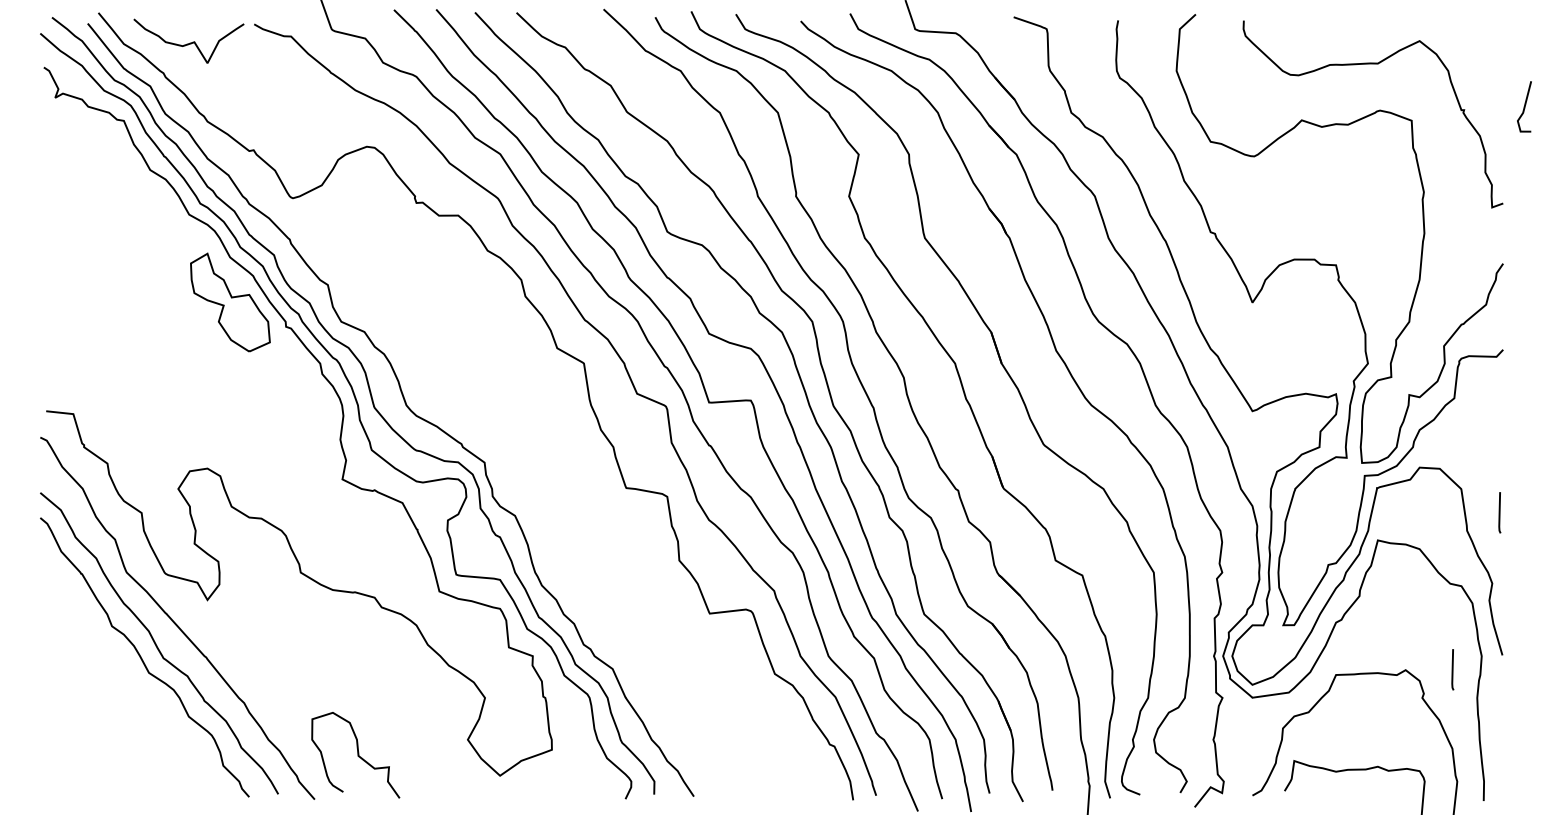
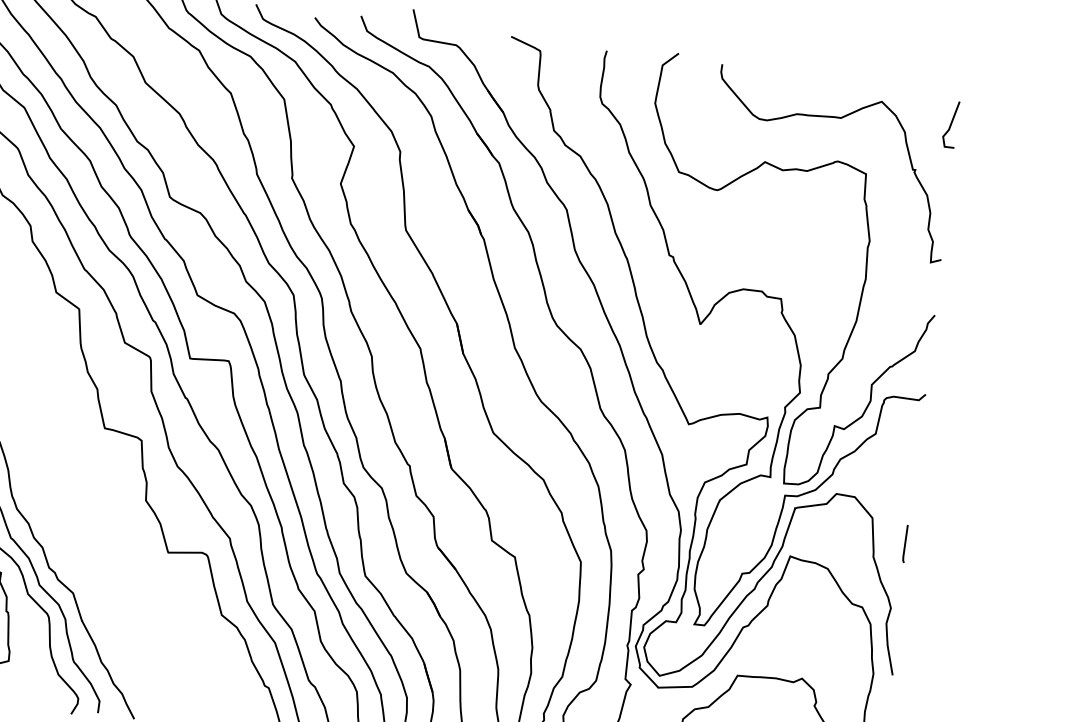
line: (1524, 106) -> (950, 124), moved
line: (1452, 669) -> (845, 683), removed

